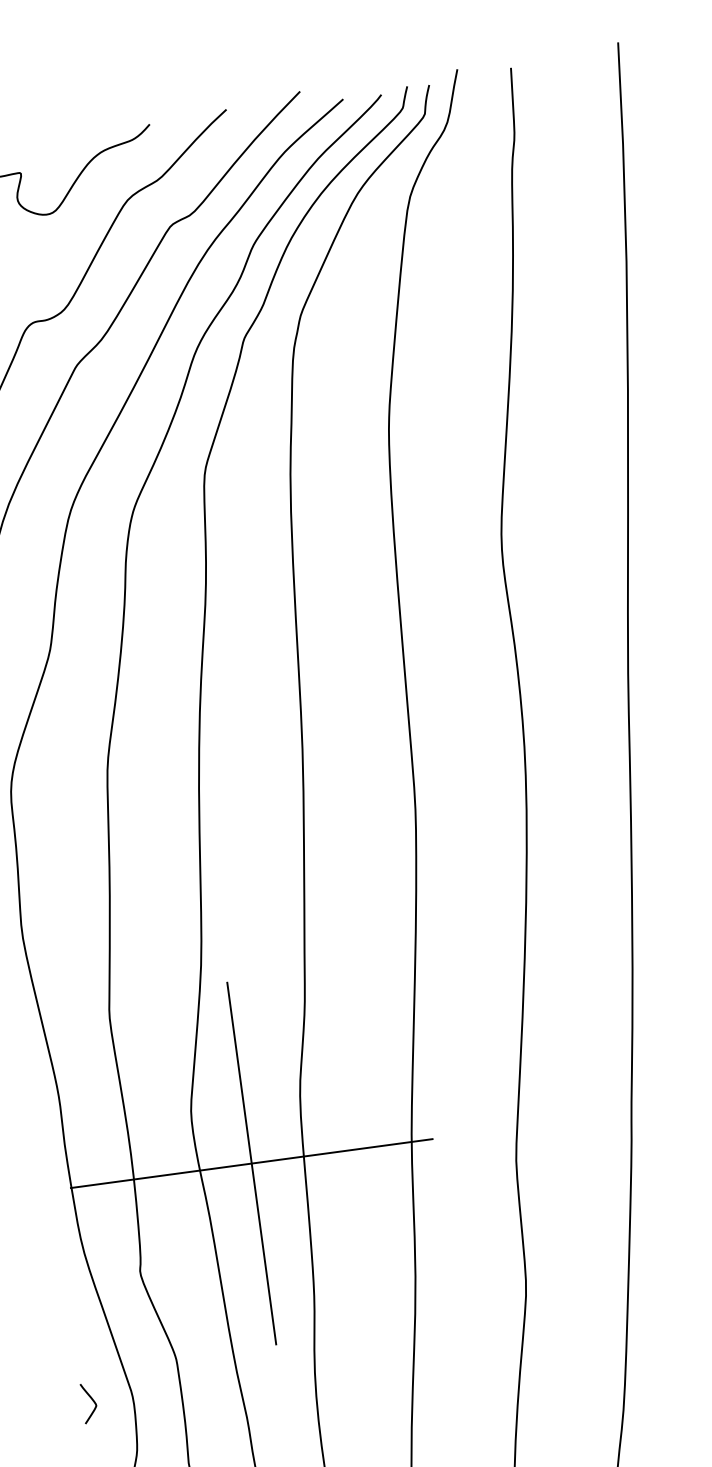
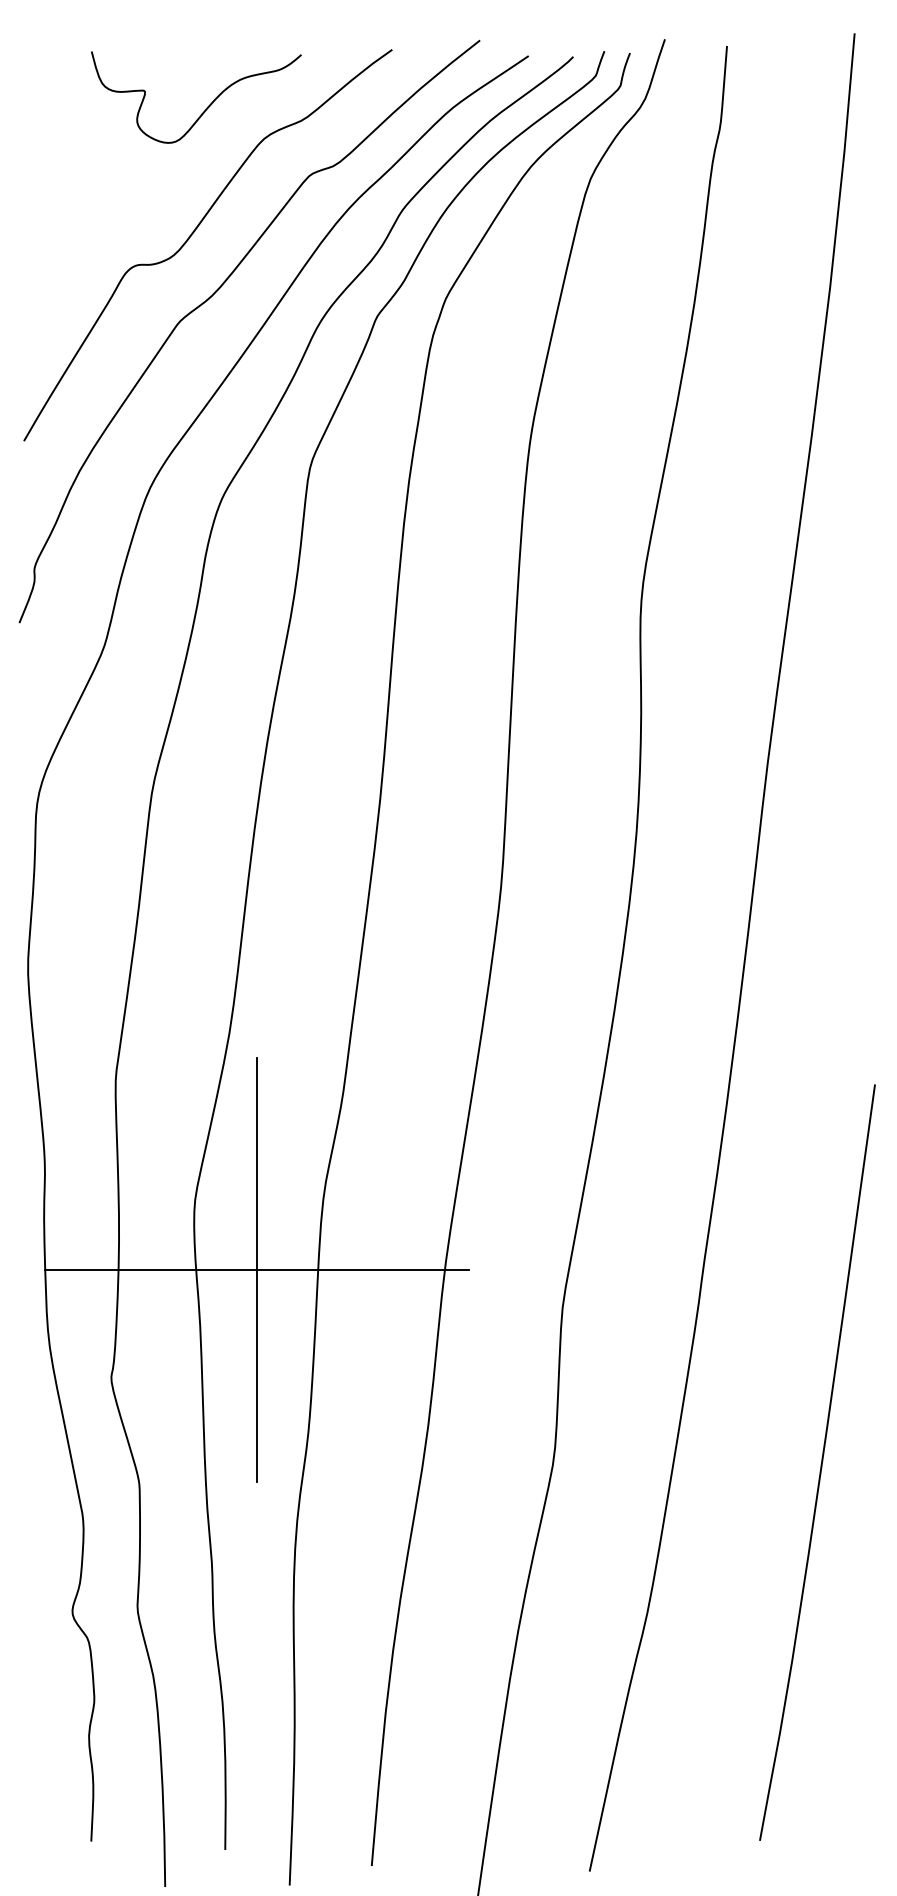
curve: (92, 1401) -> (36, 1519), removed

